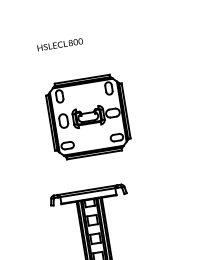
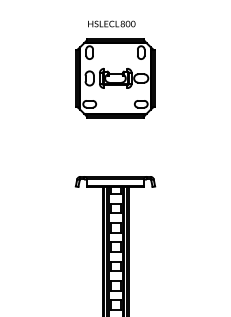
part: (88, 117) -> (115, 78), moved

